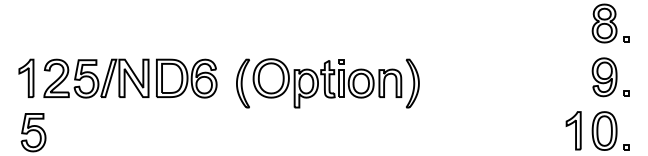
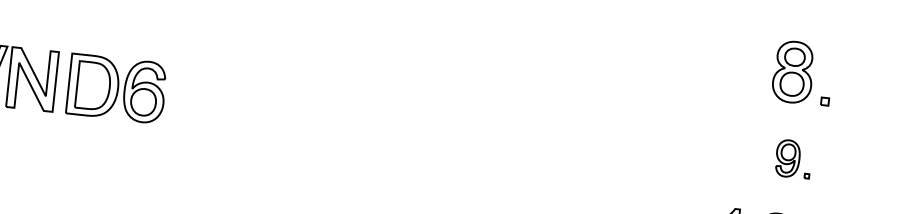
part: (610, 77) -> (793, 159), size x0.6
part: (327, 83) -> (340, 120), removed

